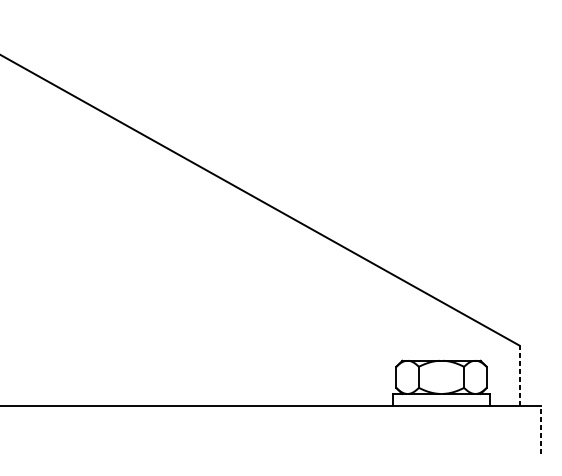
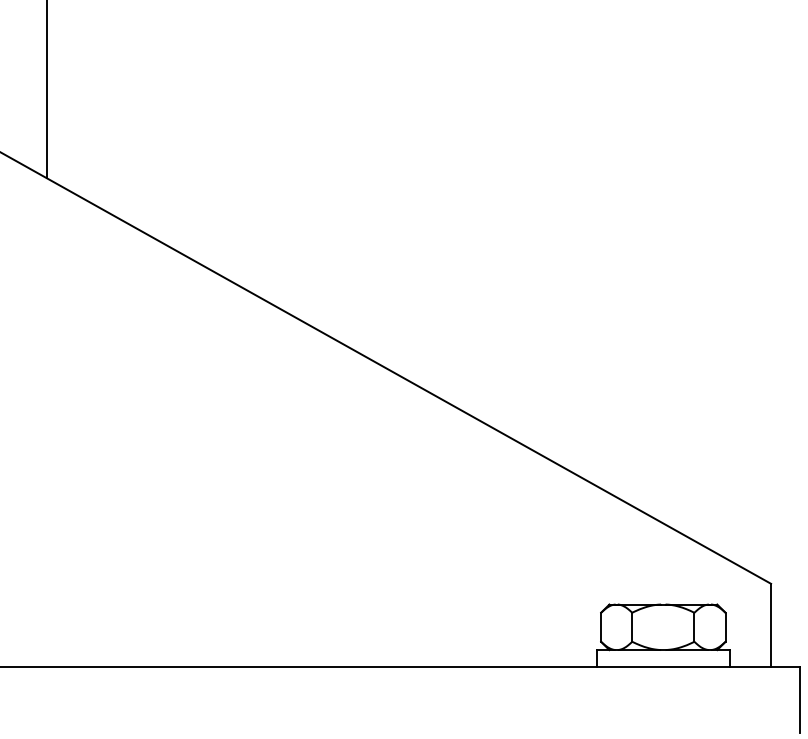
line: (520, 375) -> (771, 624), dashed -> solid
line: (541, 429) -> (800, 699), dashed -> solid

